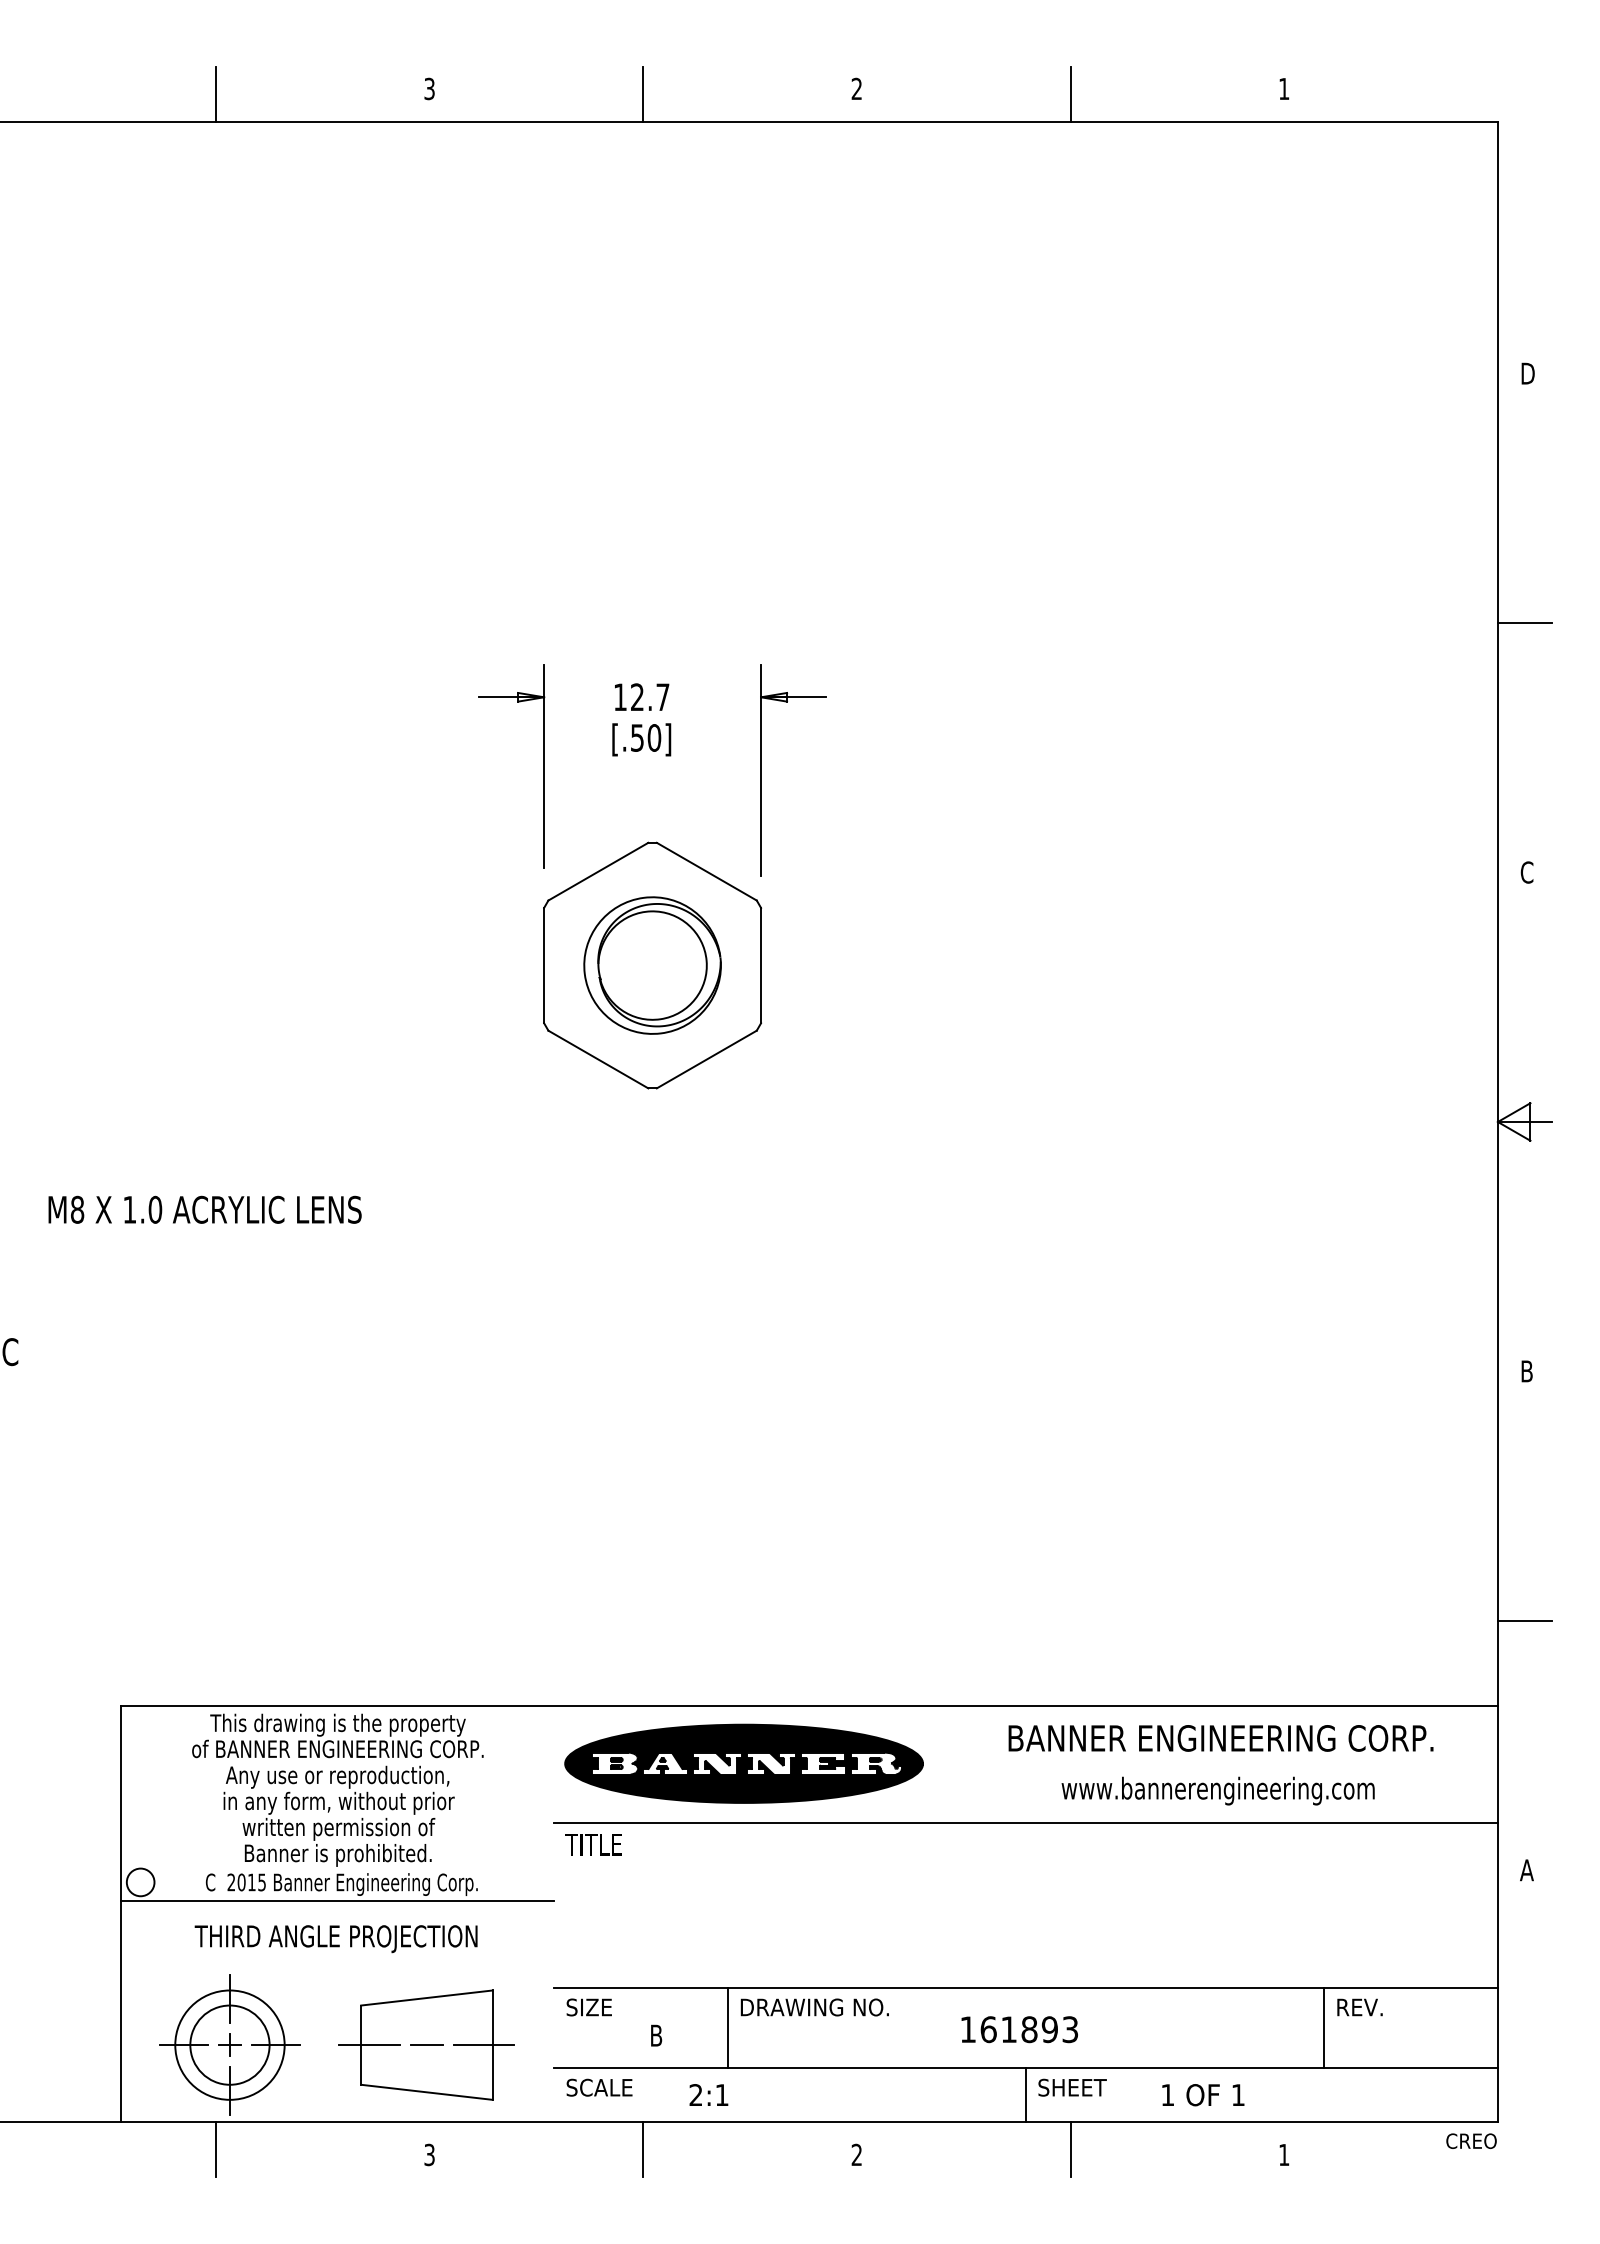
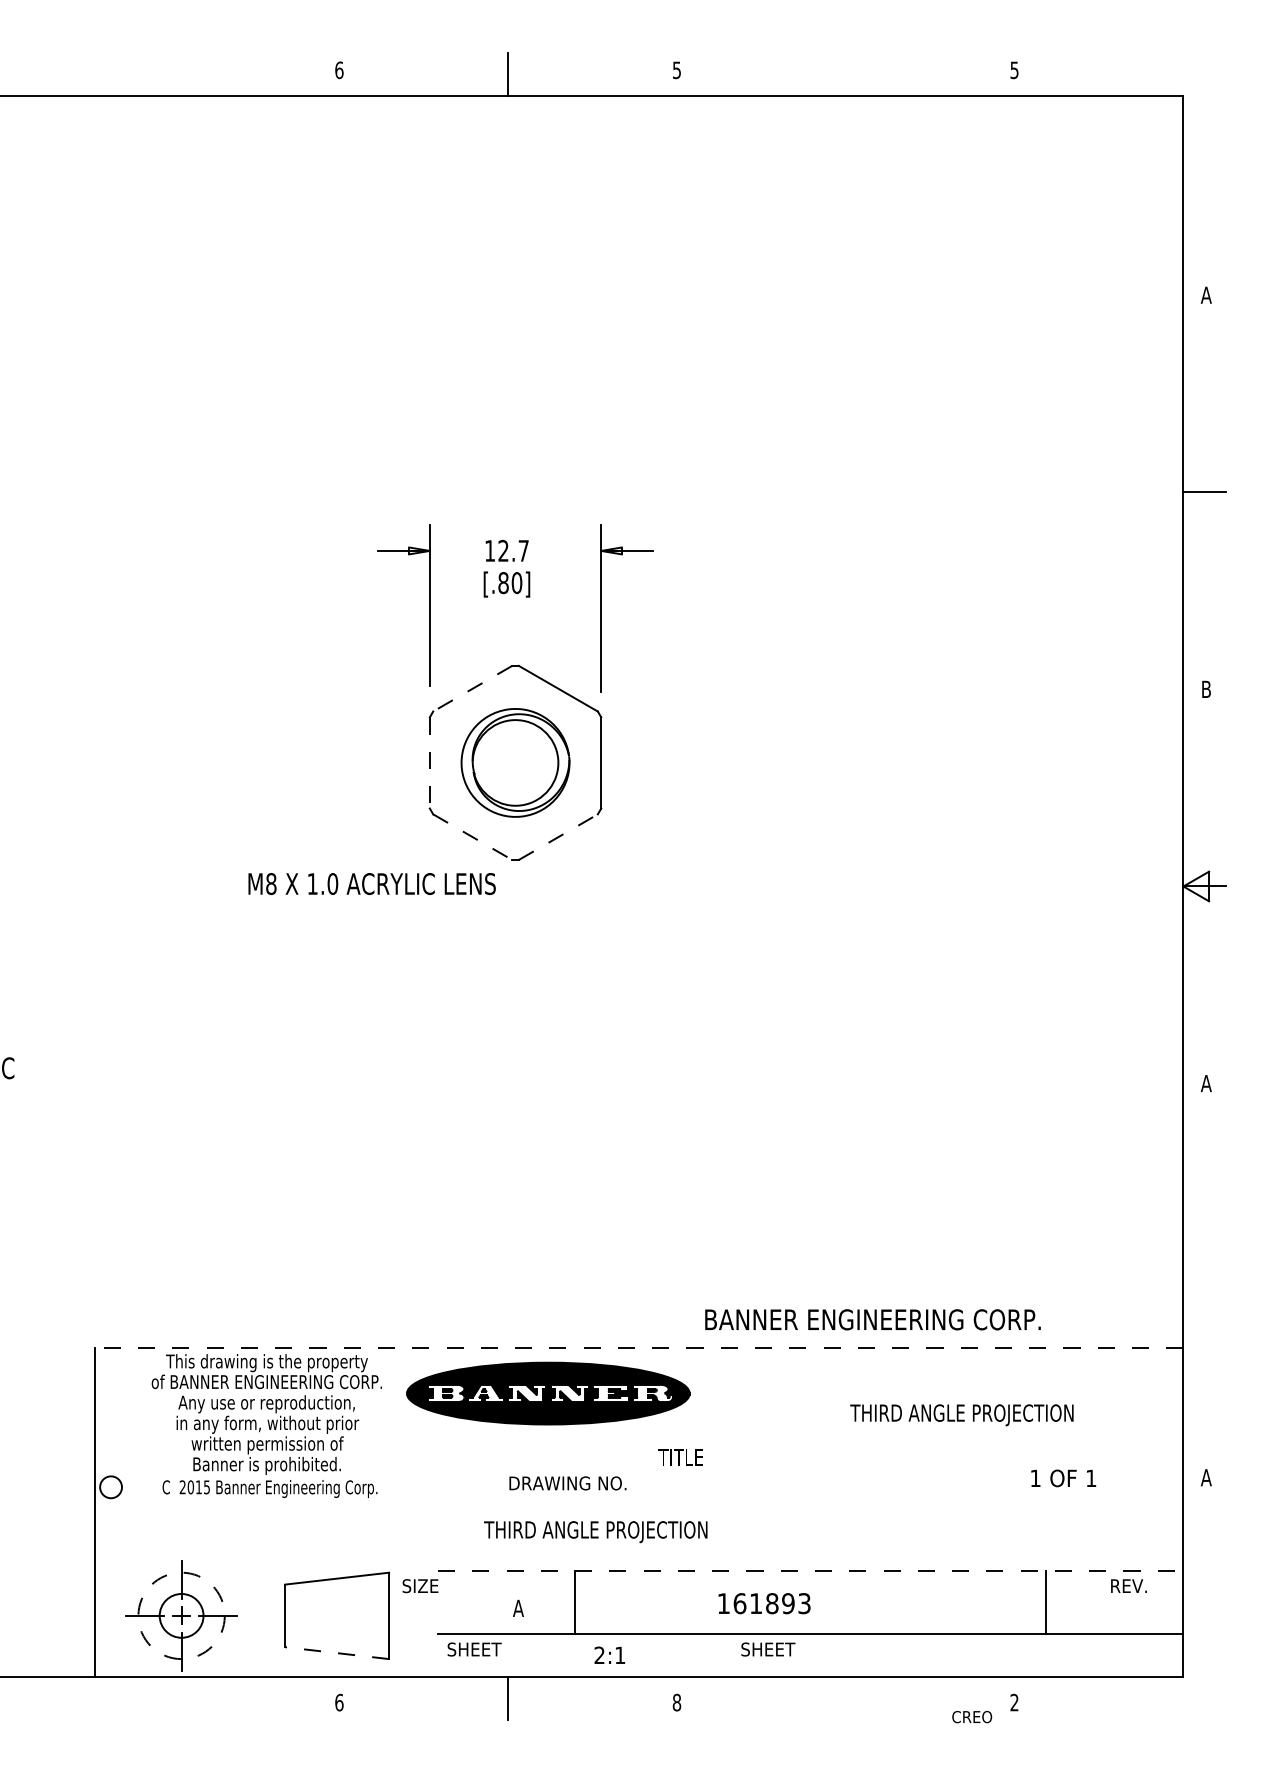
text: (429, 88) -> (339, 69), 3 -> 6
text: (856, 88) -> (676, 69), 2 -> 5
text: (1284, 89) -> (1014, 70), 1 -> 5
line: (216, 94) -> (170, 74), removed
line: (1070, 94) -> (845, 74), removed
text: (1527, 373) -> (1206, 295), D -> A
text: (637, 737) -> (503, 582), [.50] -> [.80]
line: (598, 871) -> (472, 688), solid -> dashed
text: (1526, 872) -> (1206, 689), C -> B
line: (544, 965) -> (430, 762), solid -> dashed
line: (598, 1059) -> (472, 837), solid -> dashed
line: (706, 1059) -> (558, 837), solid -> dashed
text: (204, 1209) -> (371, 883), moved
text: (1526, 1371) -> (1206, 1083), B -> A
line: (1524, 1620) -> (1204, 1280), removed
line: (809, 1706) -> (639, 1348), solid -> dashed
text: (1220, 1738) -> (872, 1319), moved
part: (743, 1763) -> (547, 1393), moved
text: (1217, 1790) -> (961, 1414), www.bannerengineering.com -> THIRD ANGLE PROJECTION
line: (1025, 1823) -> (810, 1440), removed
text: (593, 1844) -> (680, 1457), moved
line: (337, 1901) -> (266, 1502), removed
text: (335, 1939) -> (595, 1532), moved
line: (1026, 1987) -> (810, 1570), solid -> dashed
text: (588, 2007) -> (419, 1586), moved
text: (814, 2007) -> (567, 1483), moved
text: (1359, 2007) -> (1128, 1586), moved
text: (1019, 2029) -> (764, 1603), moved
text: (656, 2035) -> (518, 1608), B -> A
circle: (229, 2044) -> (181, 1615), size x0.7
circle: (229, 2044) -> (181, 1615), solid -> dashed
line: (369, 2045) -> (291, 1616), removed
line: (426, 2045) -> (336, 1616), removed
line: (484, 2045) -> (382, 1616), removed
text: (607, 2087) -> (479, 1649), SCALE -> SHEET
text: (1072, 2087) -> (768, 1649), moved
line: (426, 2092) -> (336, 1653), solid -> dashed
text: (708, 2094) -> (609, 1654), moved
line: (1026, 2095) -> (810, 1655), removed
text: (1203, 2095) -> (1063, 1478), moved
text: (1471, 2140) -> (972, 1716), moved
line: (216, 2149) -> (170, 1698), removed
line: (1070, 2149) -> (845, 1698), removed
text: (429, 2154) -> (339, 1702), 3 -> 6
text: (856, 2154) -> (676, 1702), 2 -> 8
text: (1284, 2154) -> (1014, 1702), 1 -> 2

